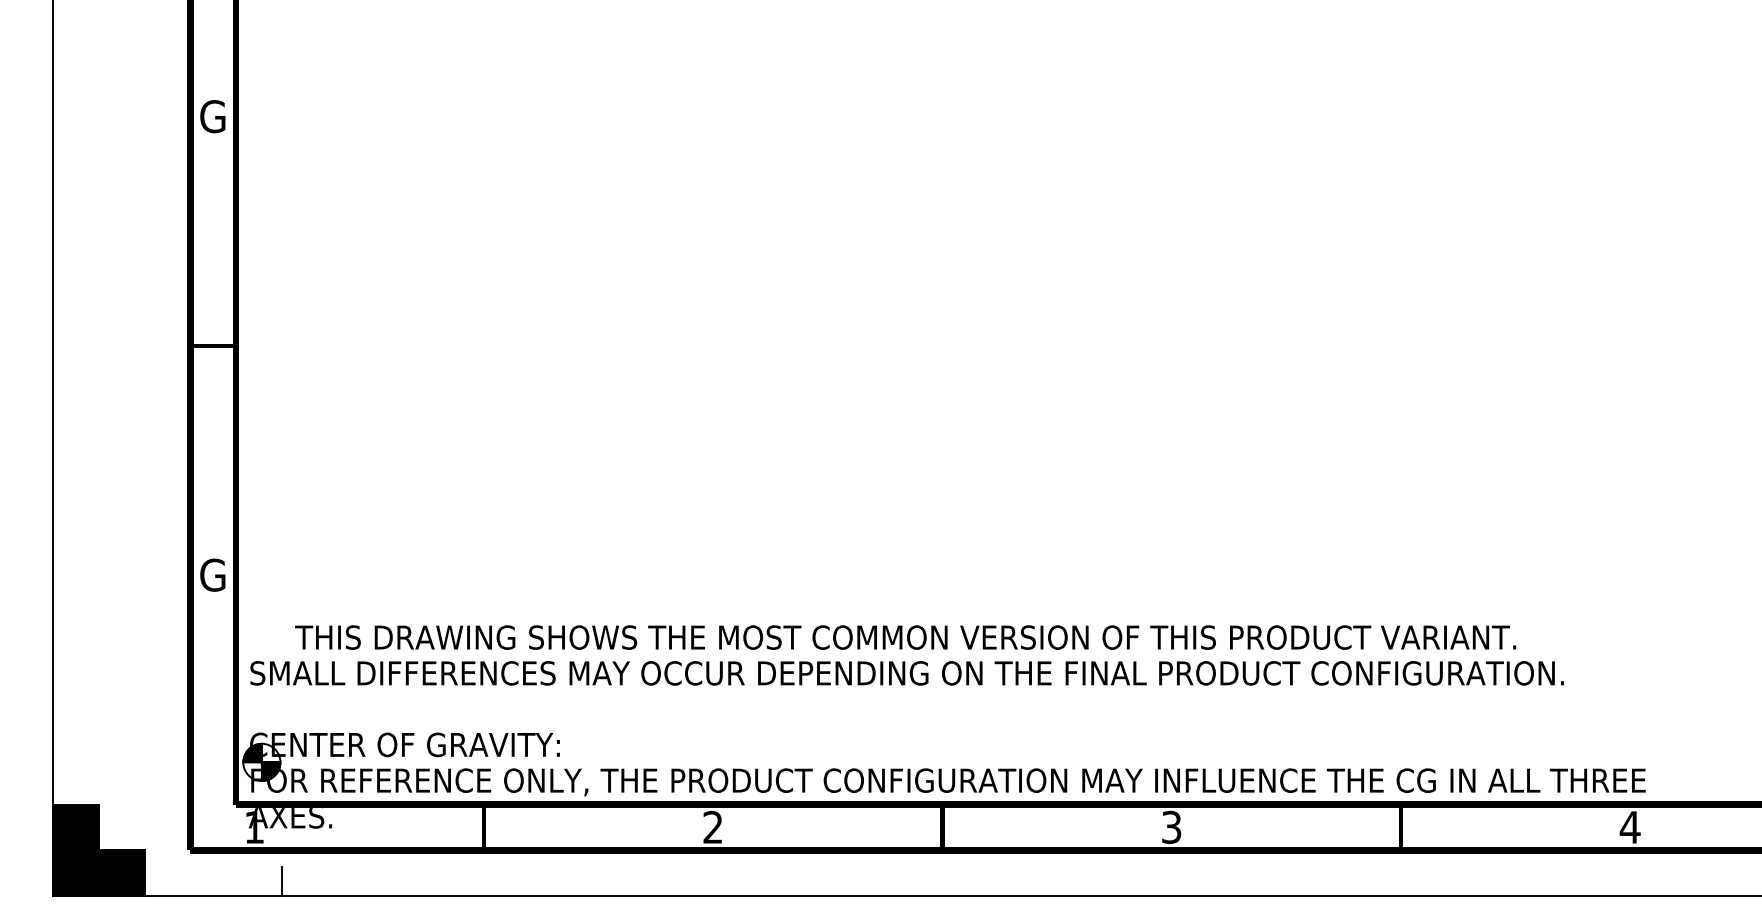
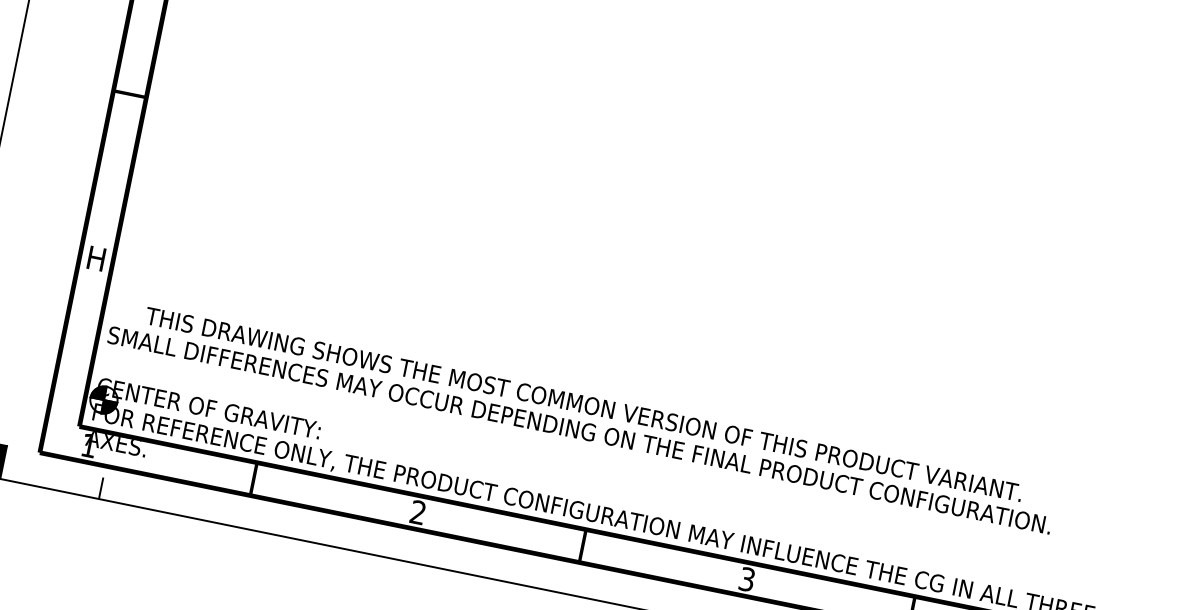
text: (212, 574) -> (95, 258), G -> H

